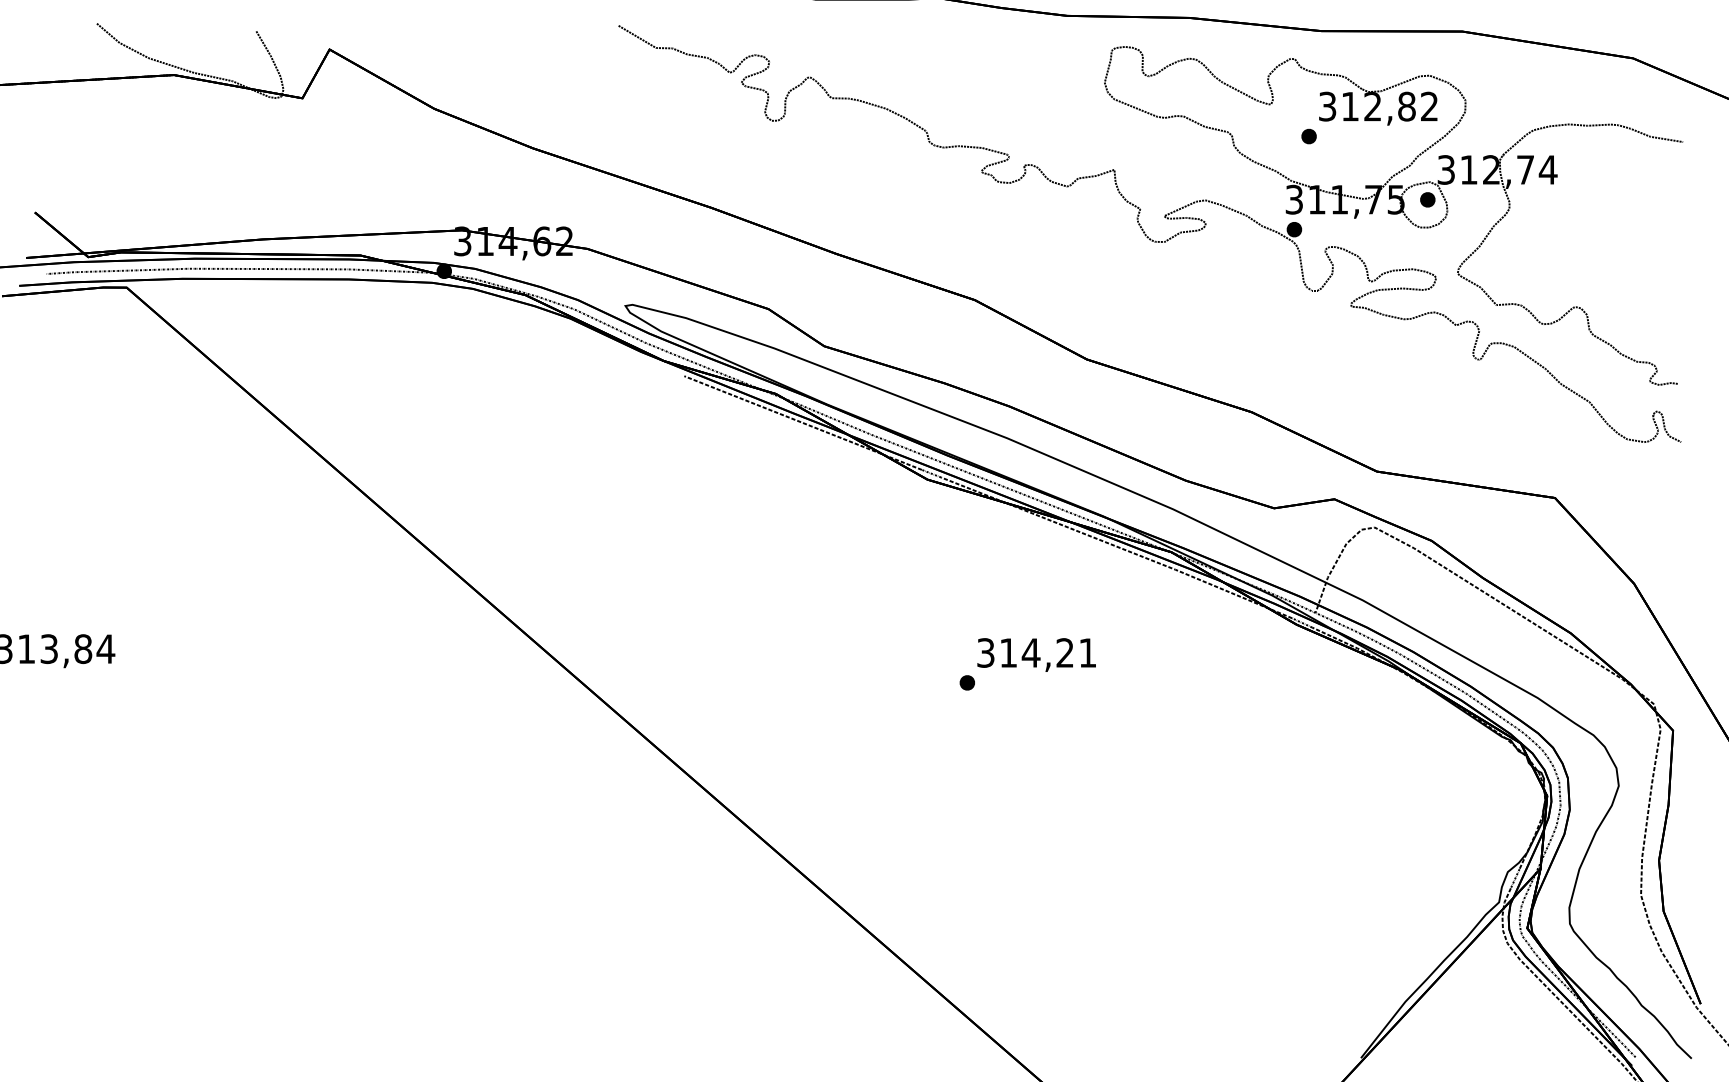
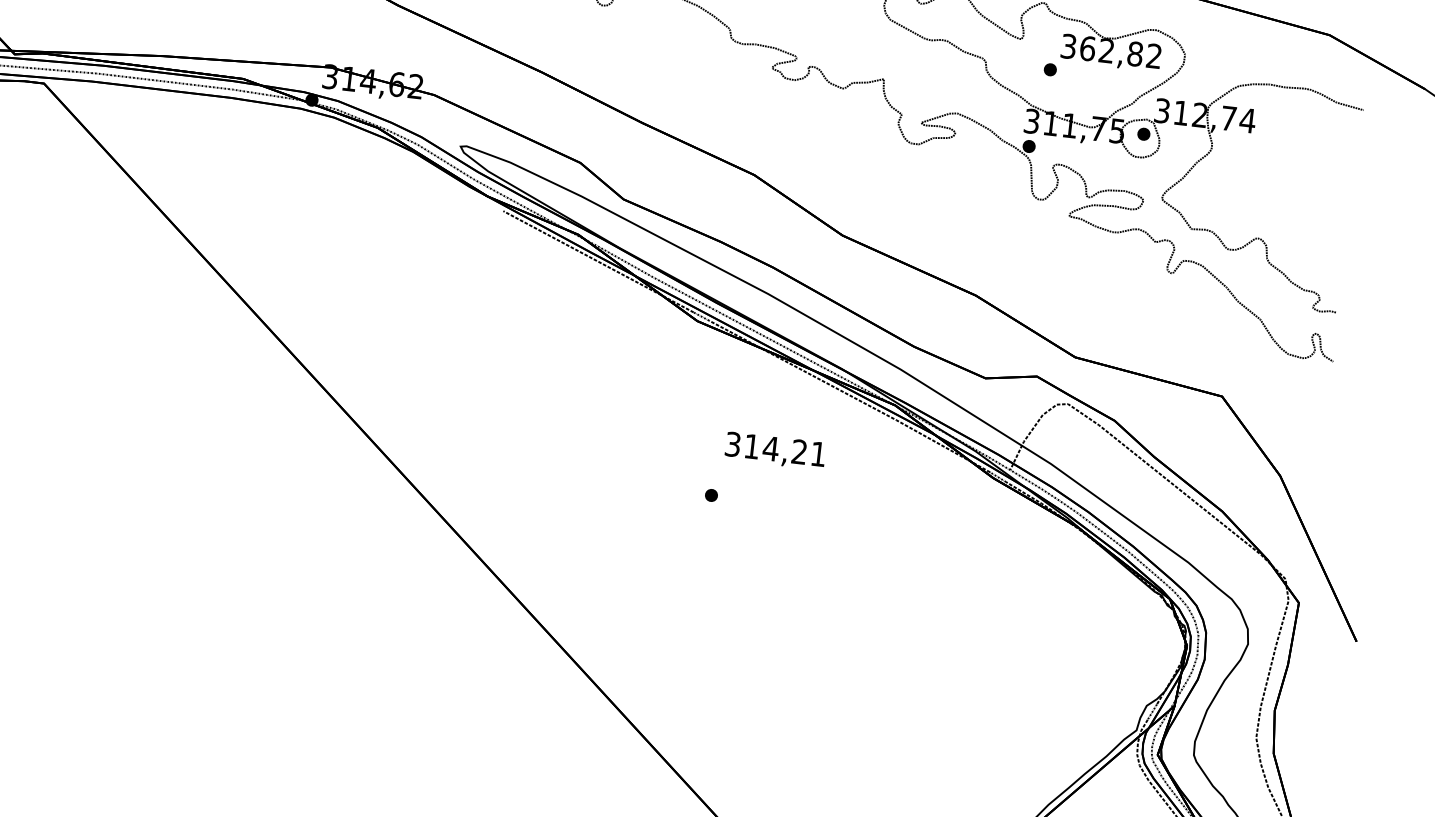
text: (1350, 106) -> (1087, 48), 312,82 -> 362,82
text: (1036, 654) -> (775, 450), moved

